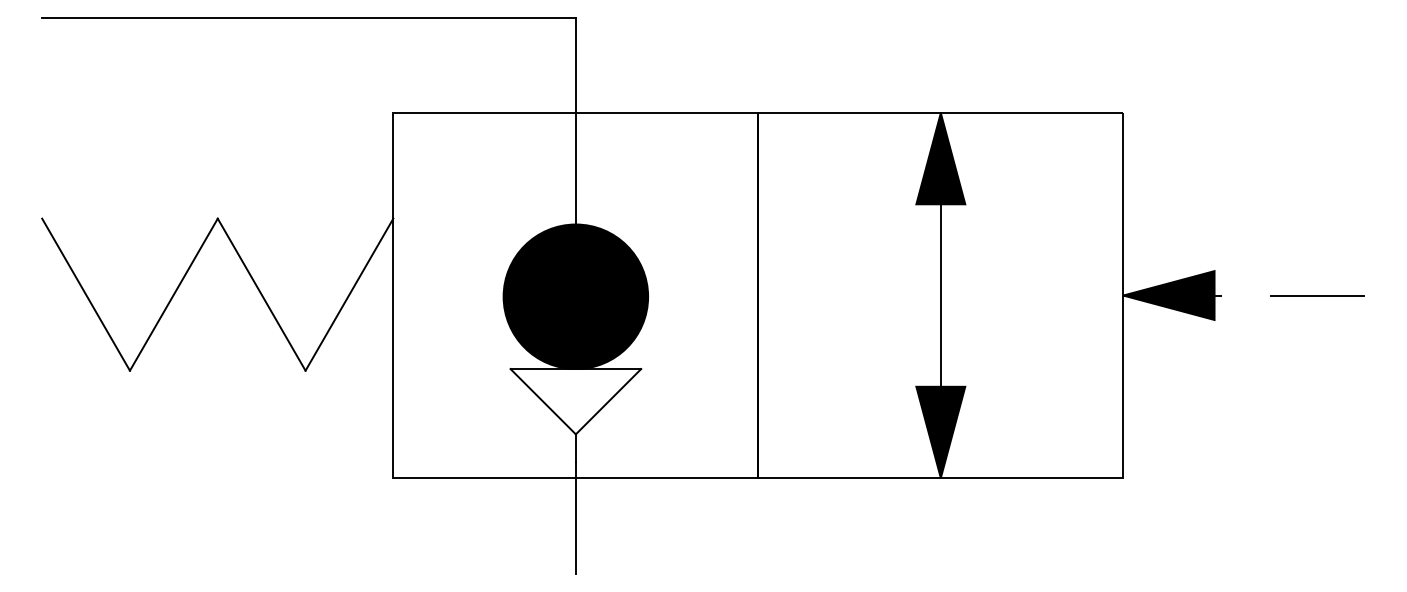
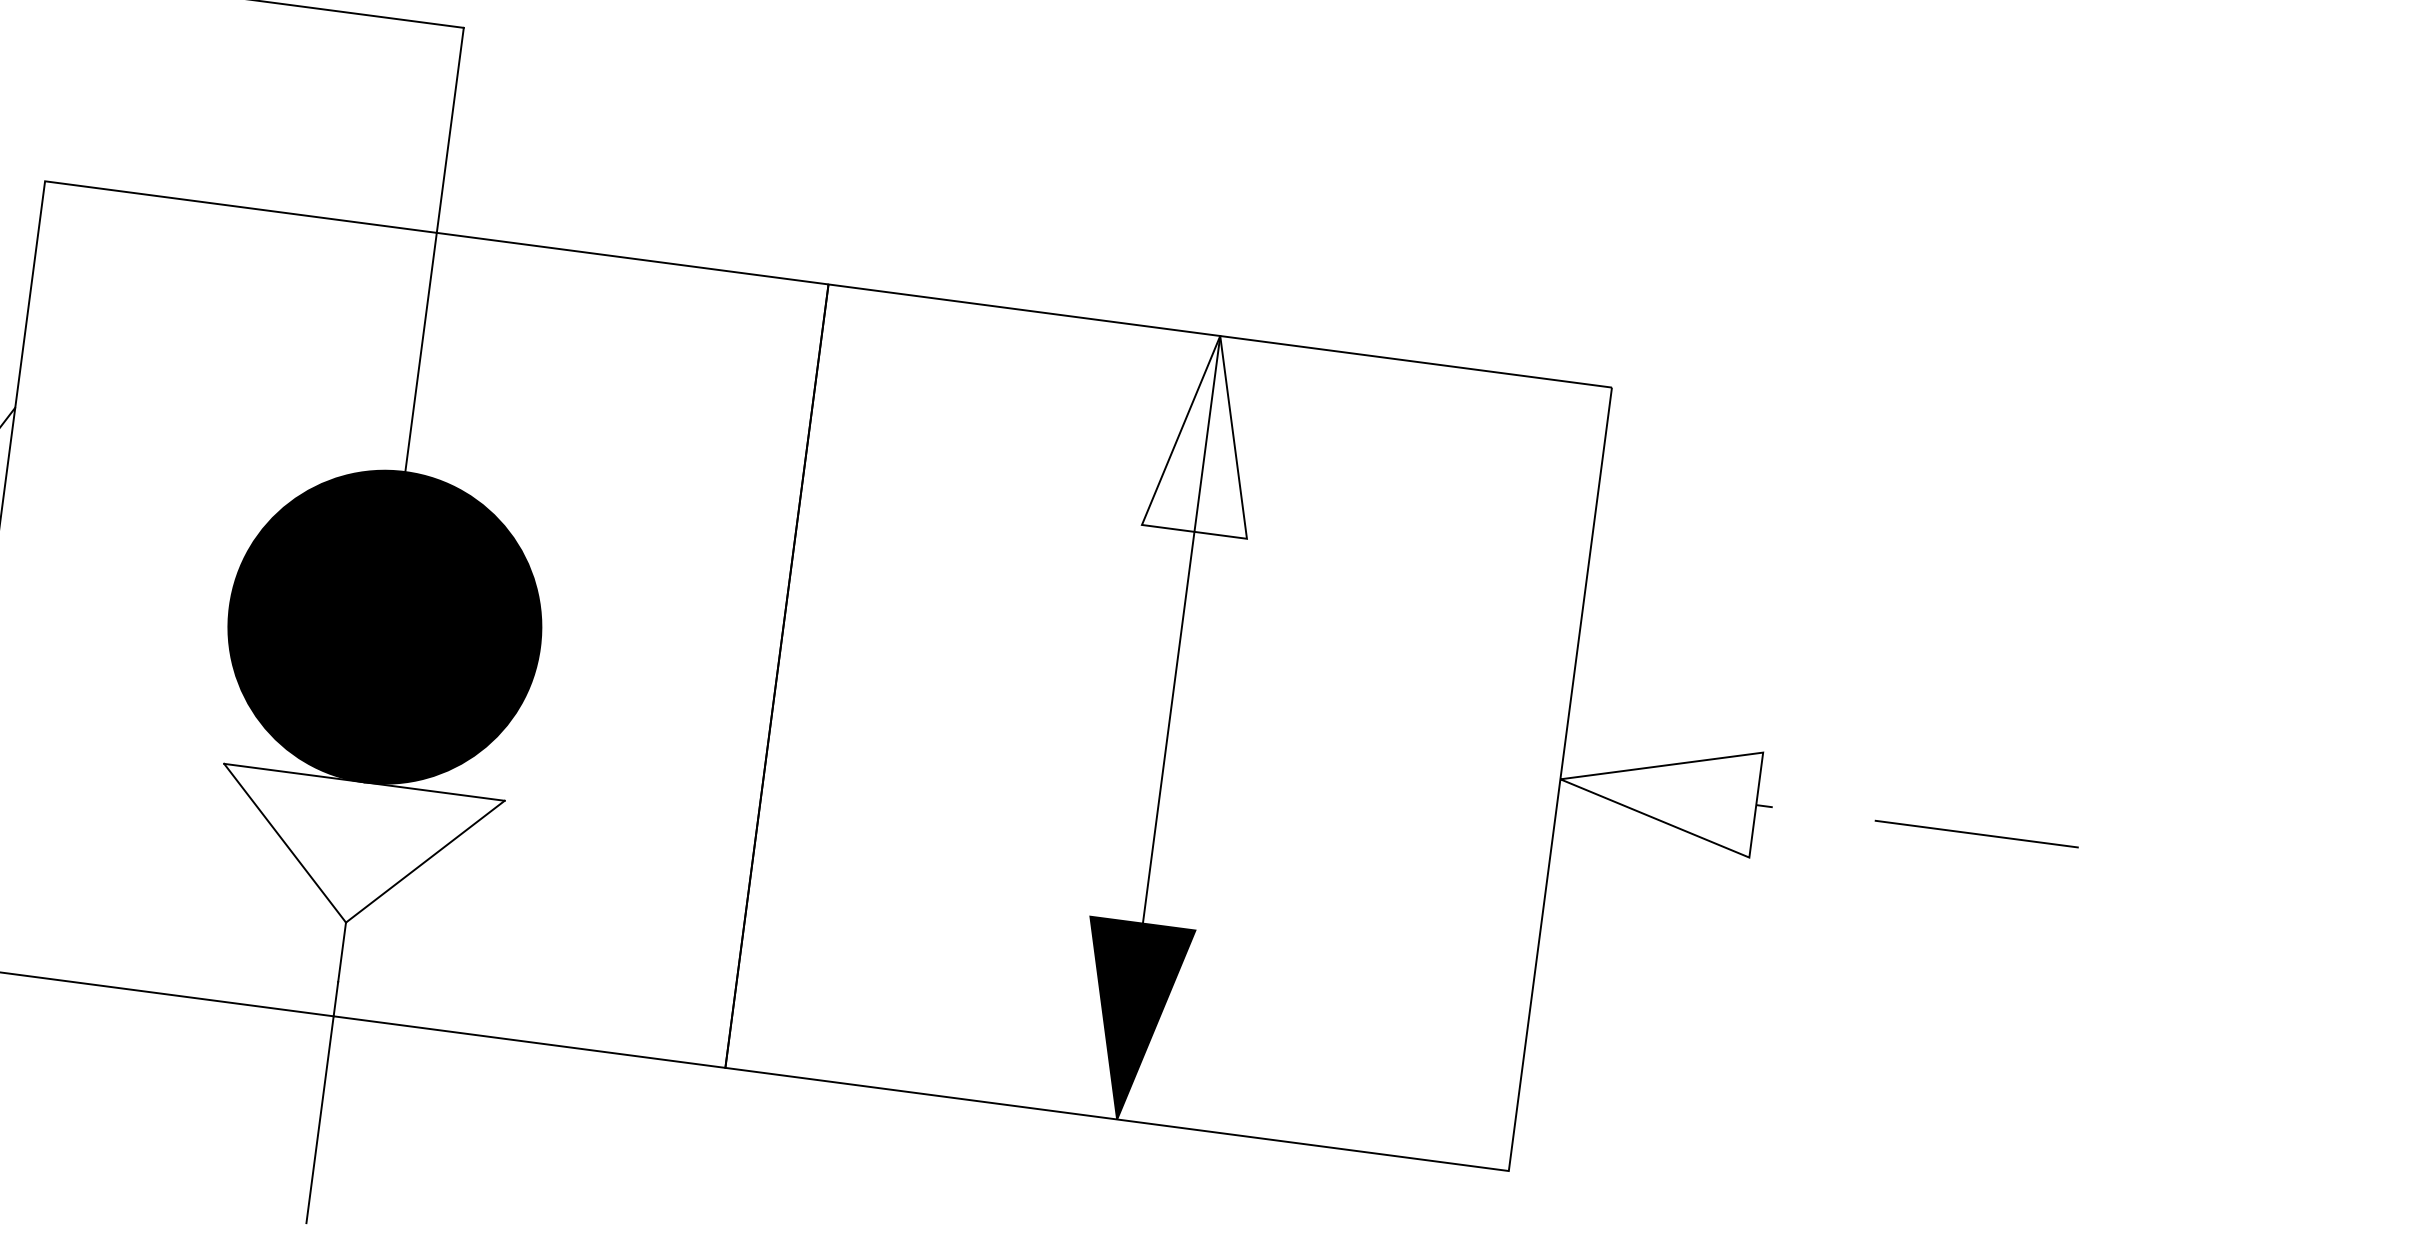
fill: (940, 158) -> (1206, 433), removed
fill: (1168, 295) -> (1657, 791), removed

